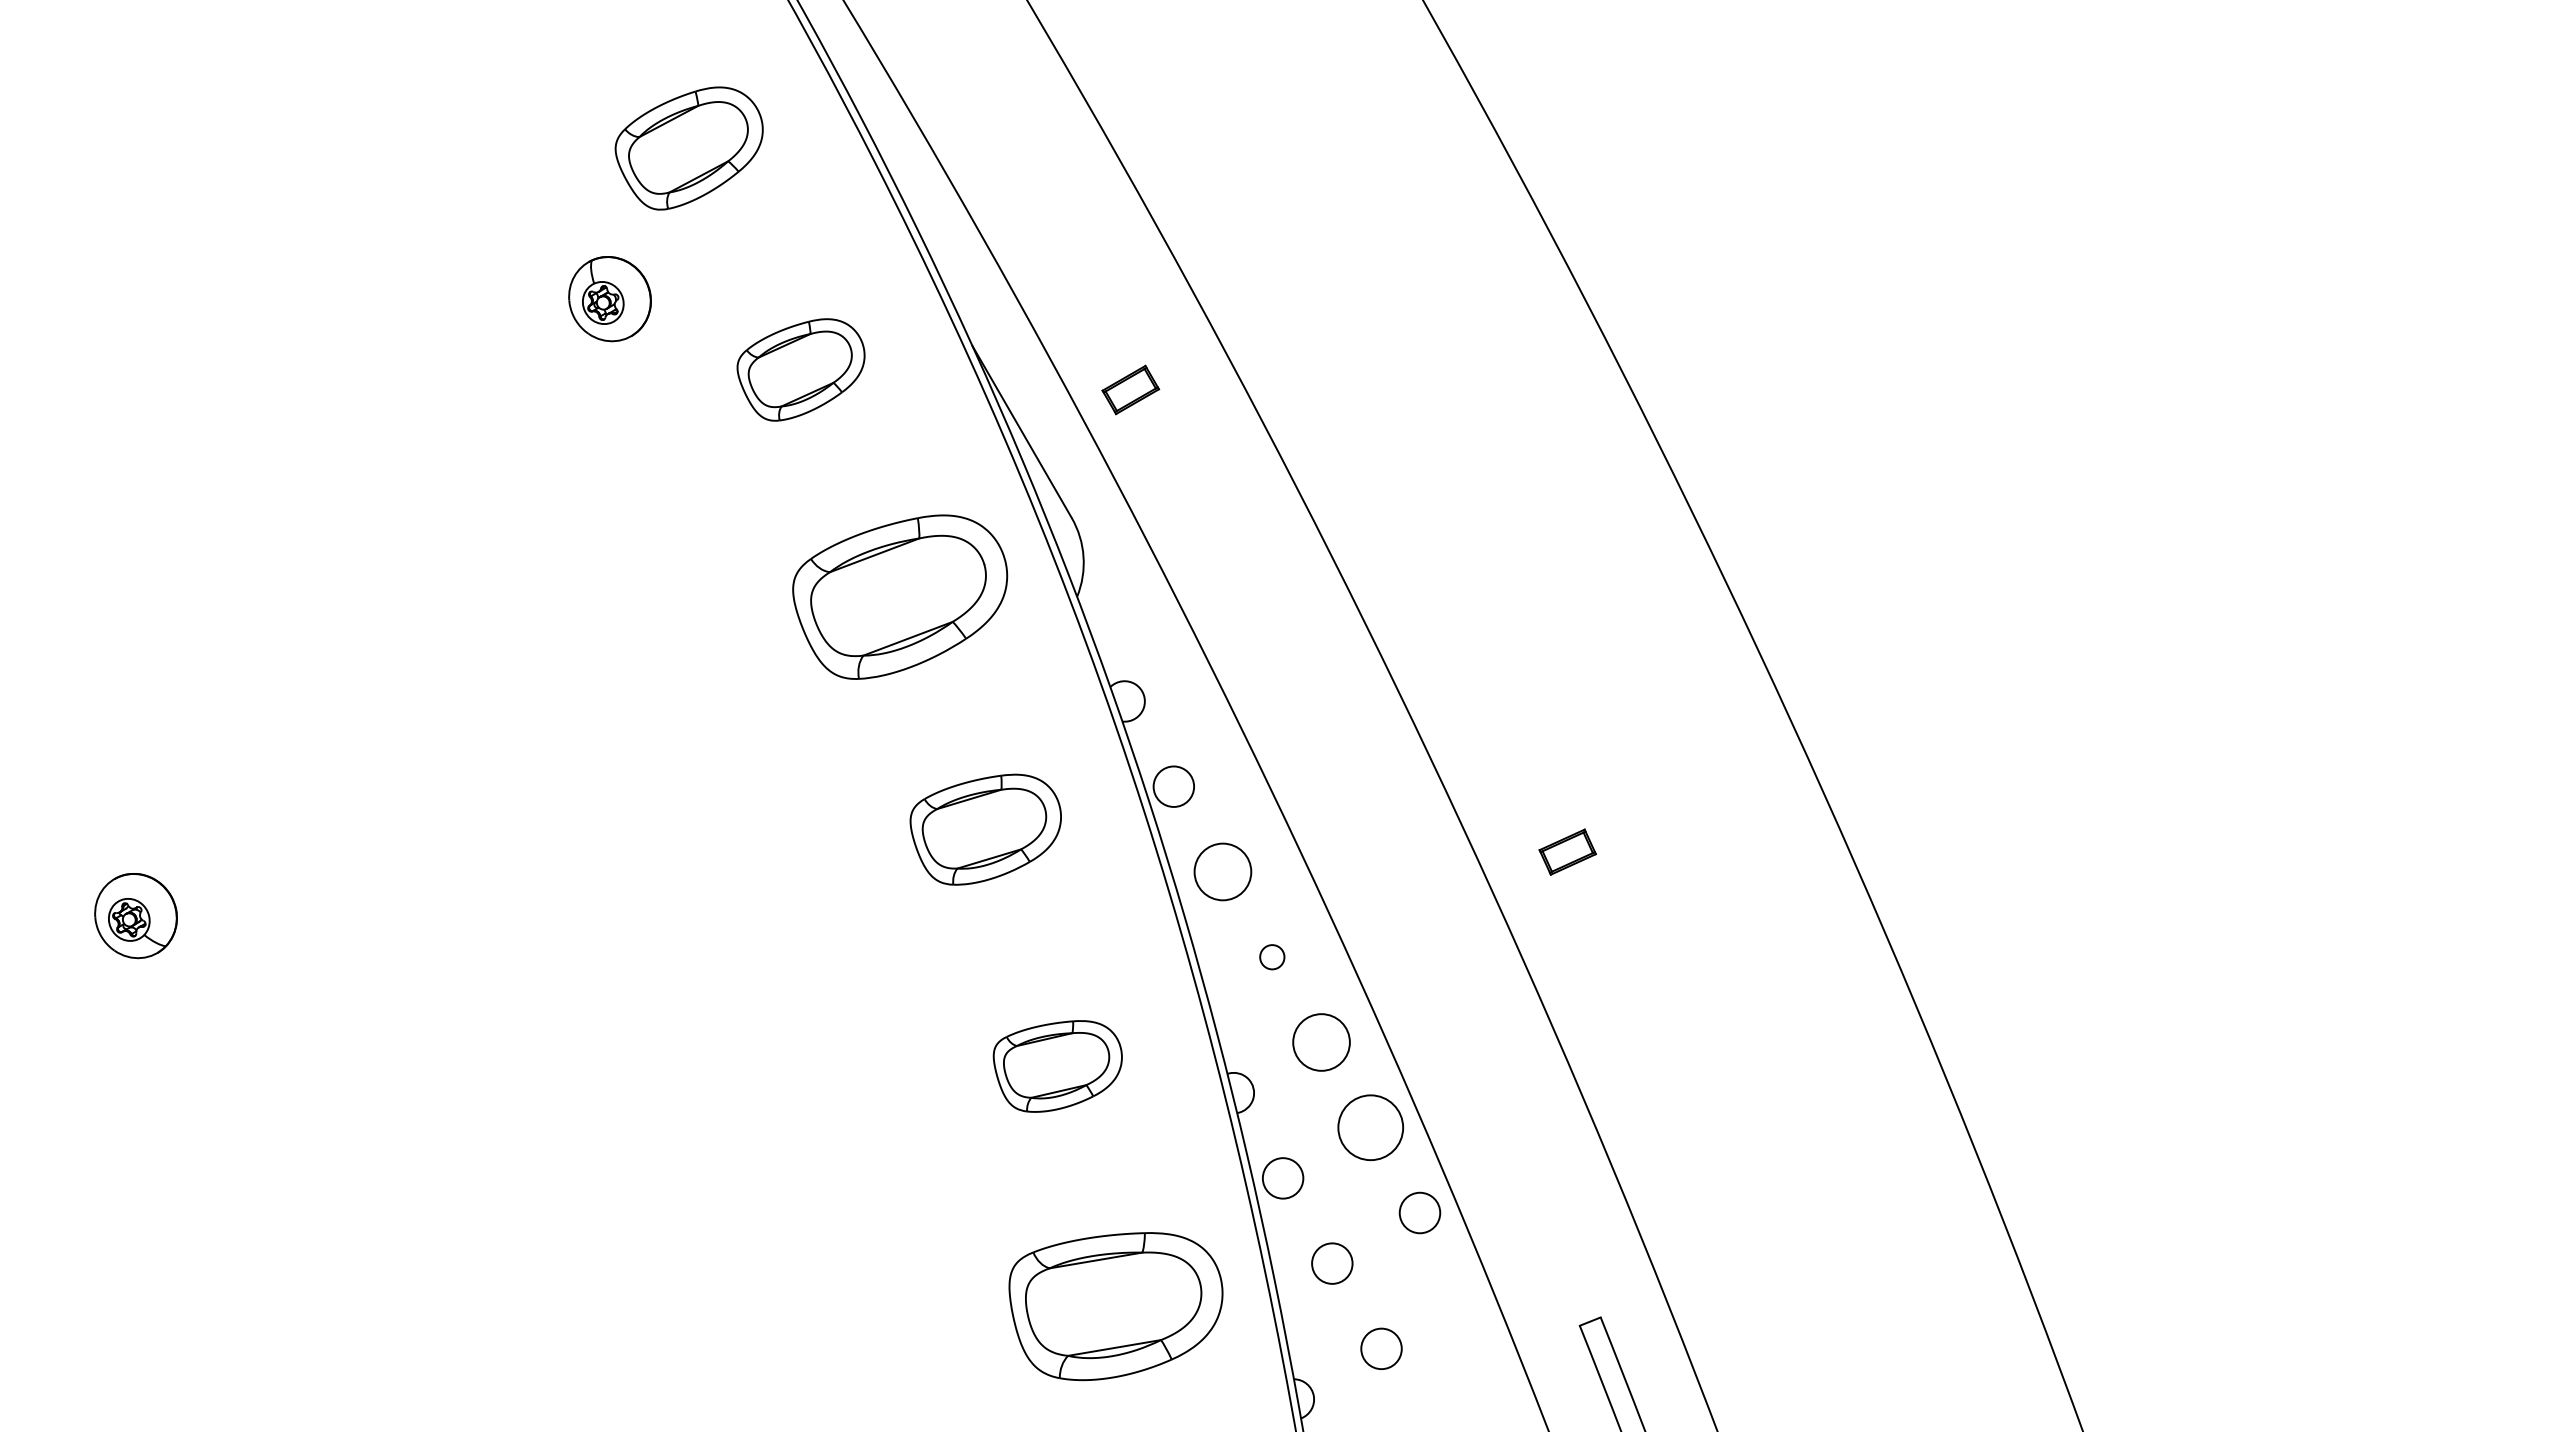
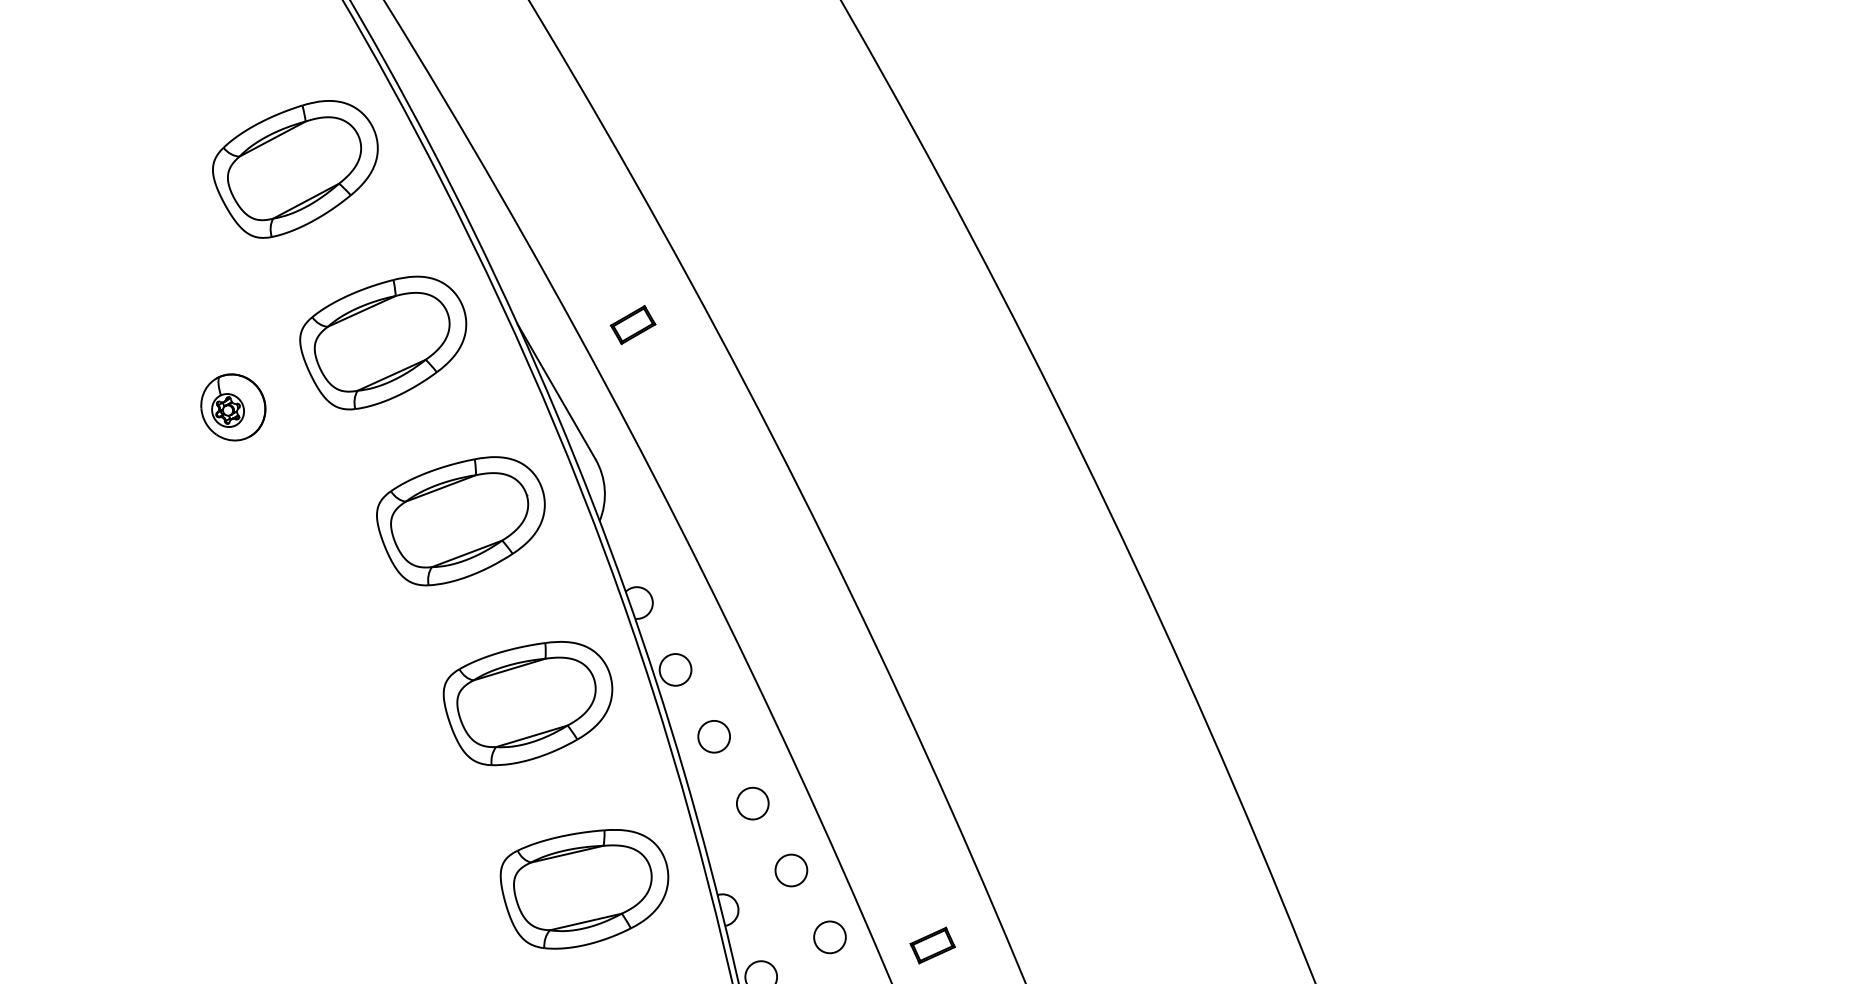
part: (689, 148) -> (295, 169), size x1.43
part: (609, 299) -> (232, 407), moved
part: (800, 369) -> (382, 342), size x1.67
part: (1130, 389) -> (632, 324), moved
part: (985, 829) -> (527, 703), size x1.43
part: (1567, 851) -> (932, 945), moved
circle: (1223, 871) -> (714, 736), size x0.71
circle: (1272, 957) -> (752, 803), size x1.67
circle: (1321, 1042) -> (791, 870), size x0.71
part: (1057, 1066) -> (584, 889), size x1.67
circle: (1370, 1127) -> (829, 937), size x0.62

